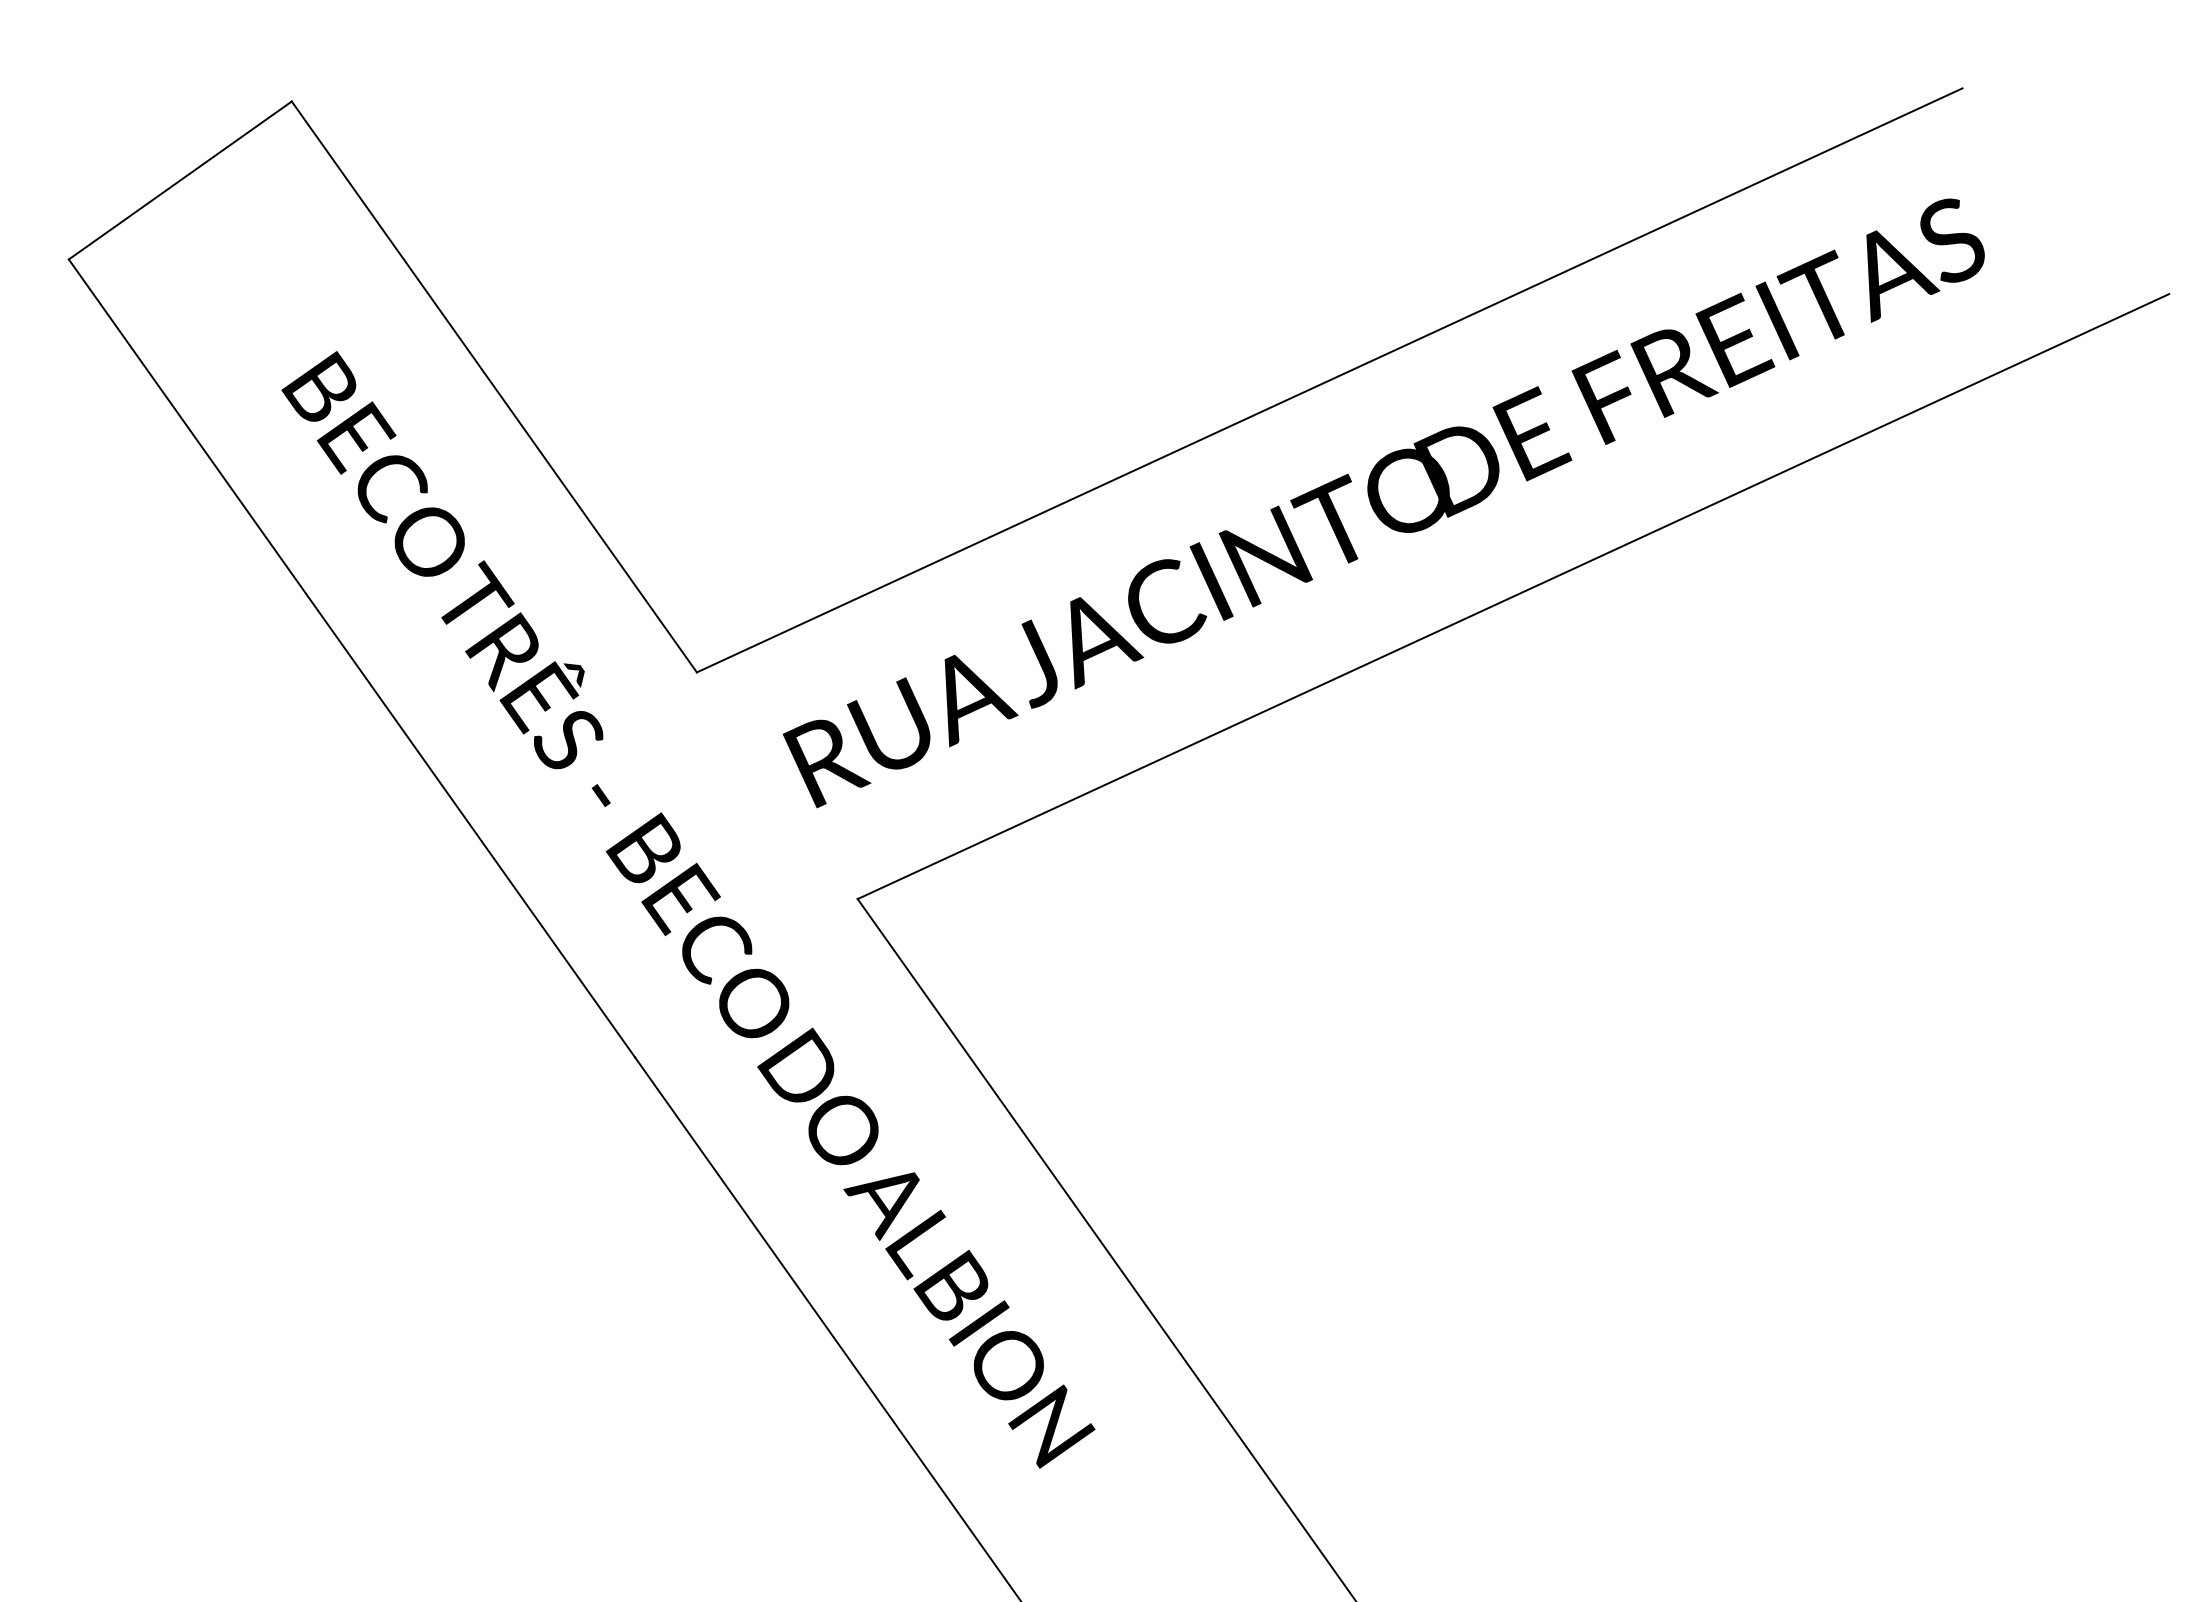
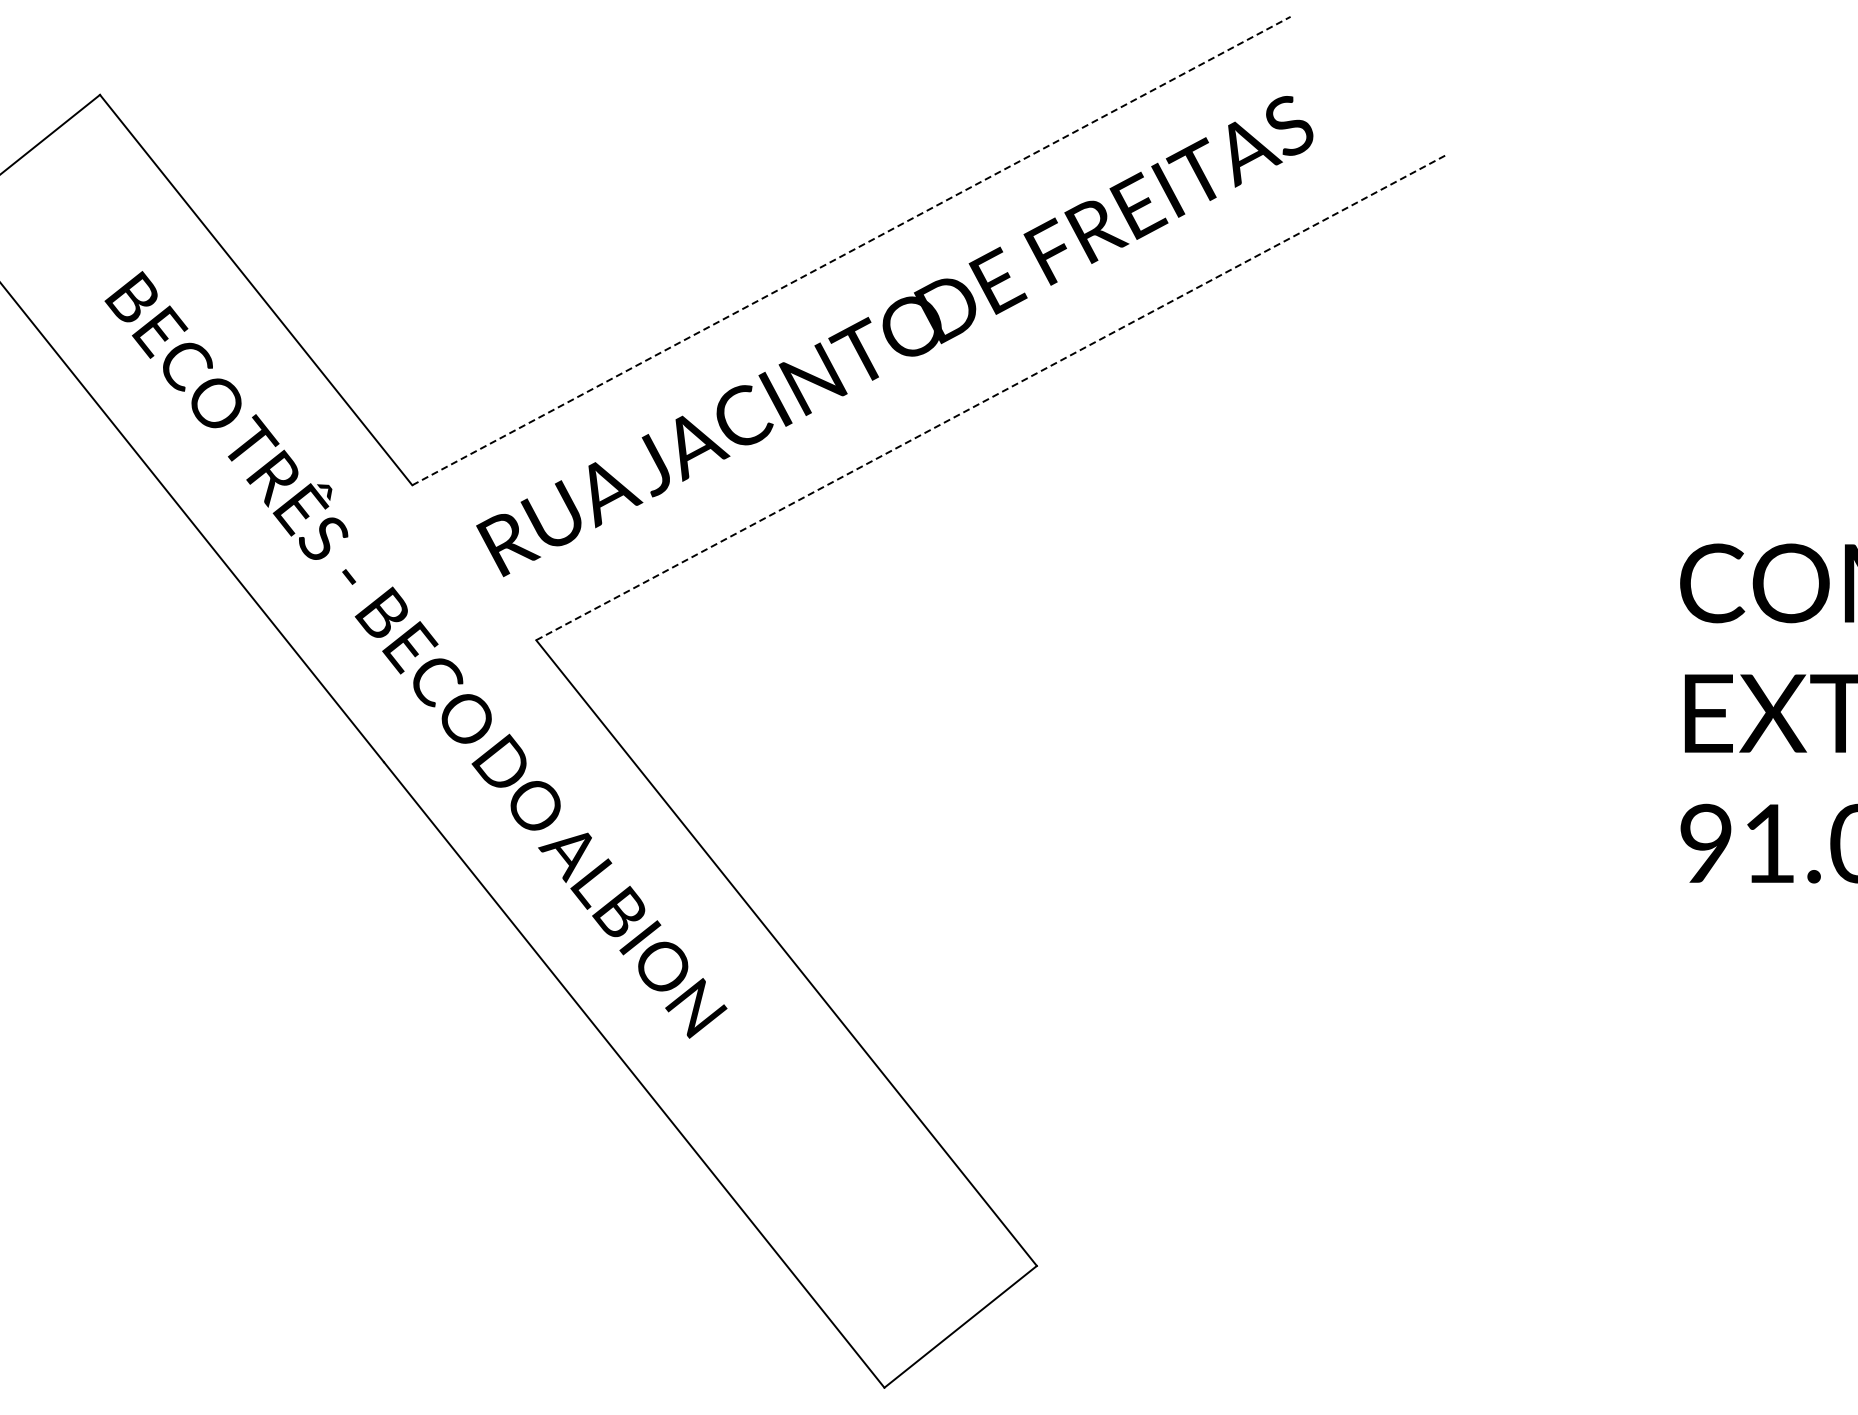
line: (1329, 380) -> (851, 251), solid -> dashed
line: (1513, 596) -> (991, 397), solid -> dashed

